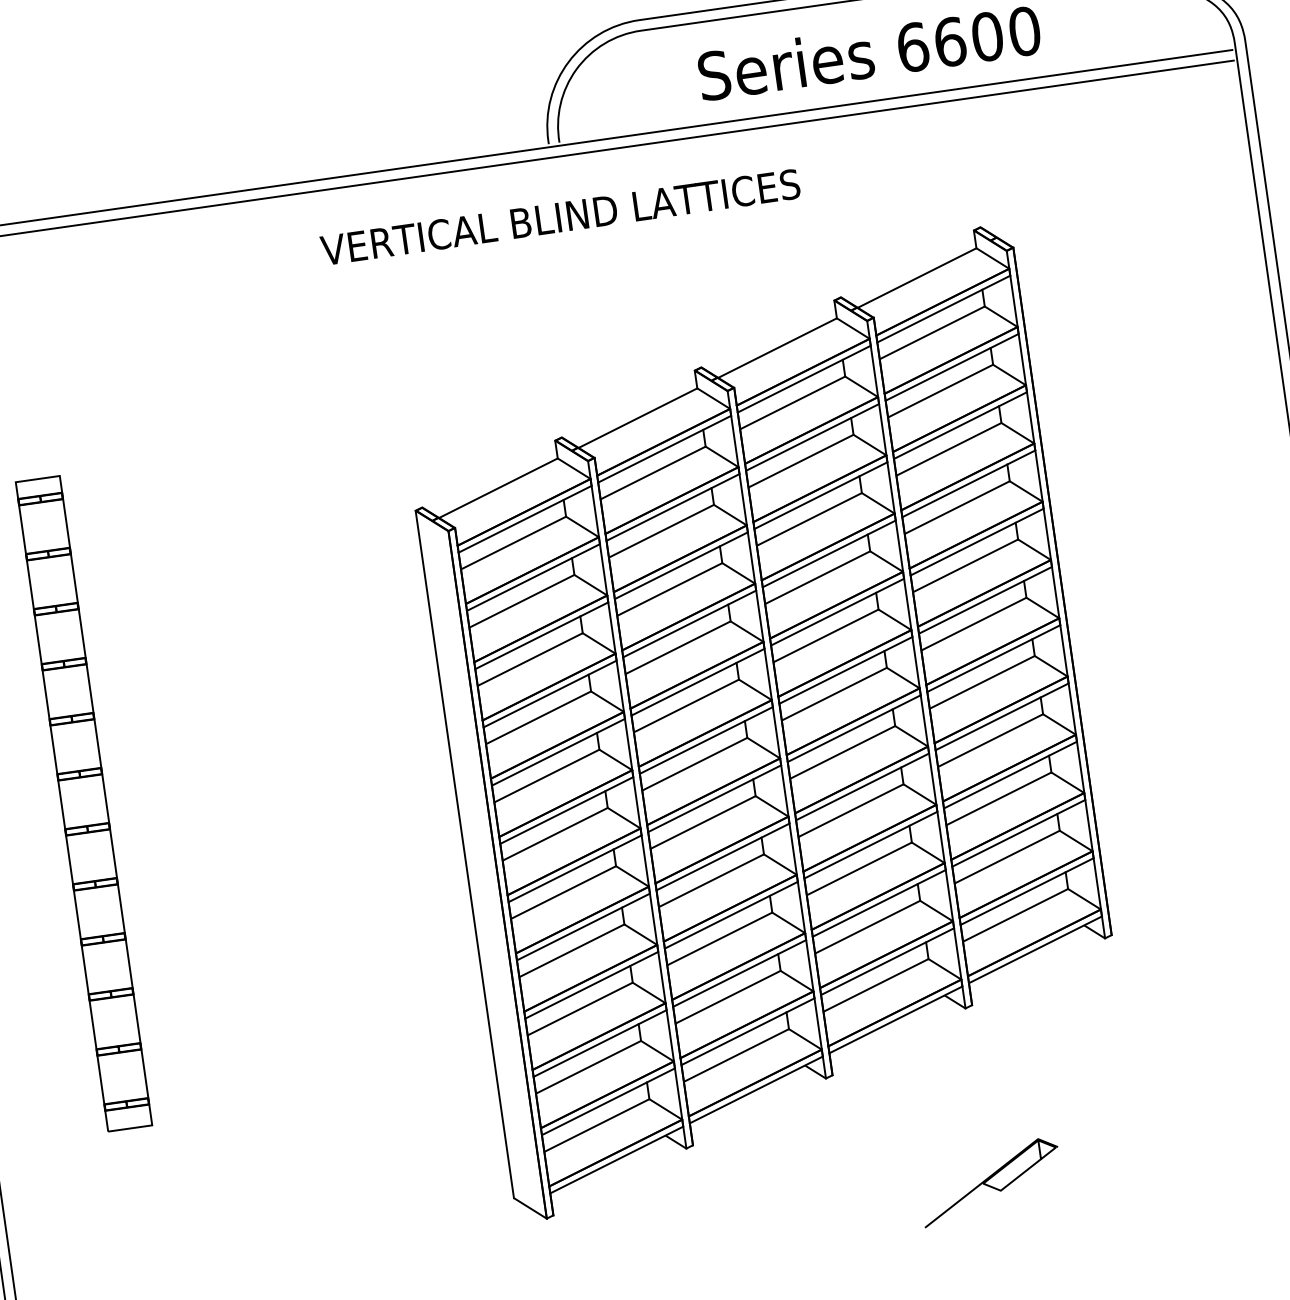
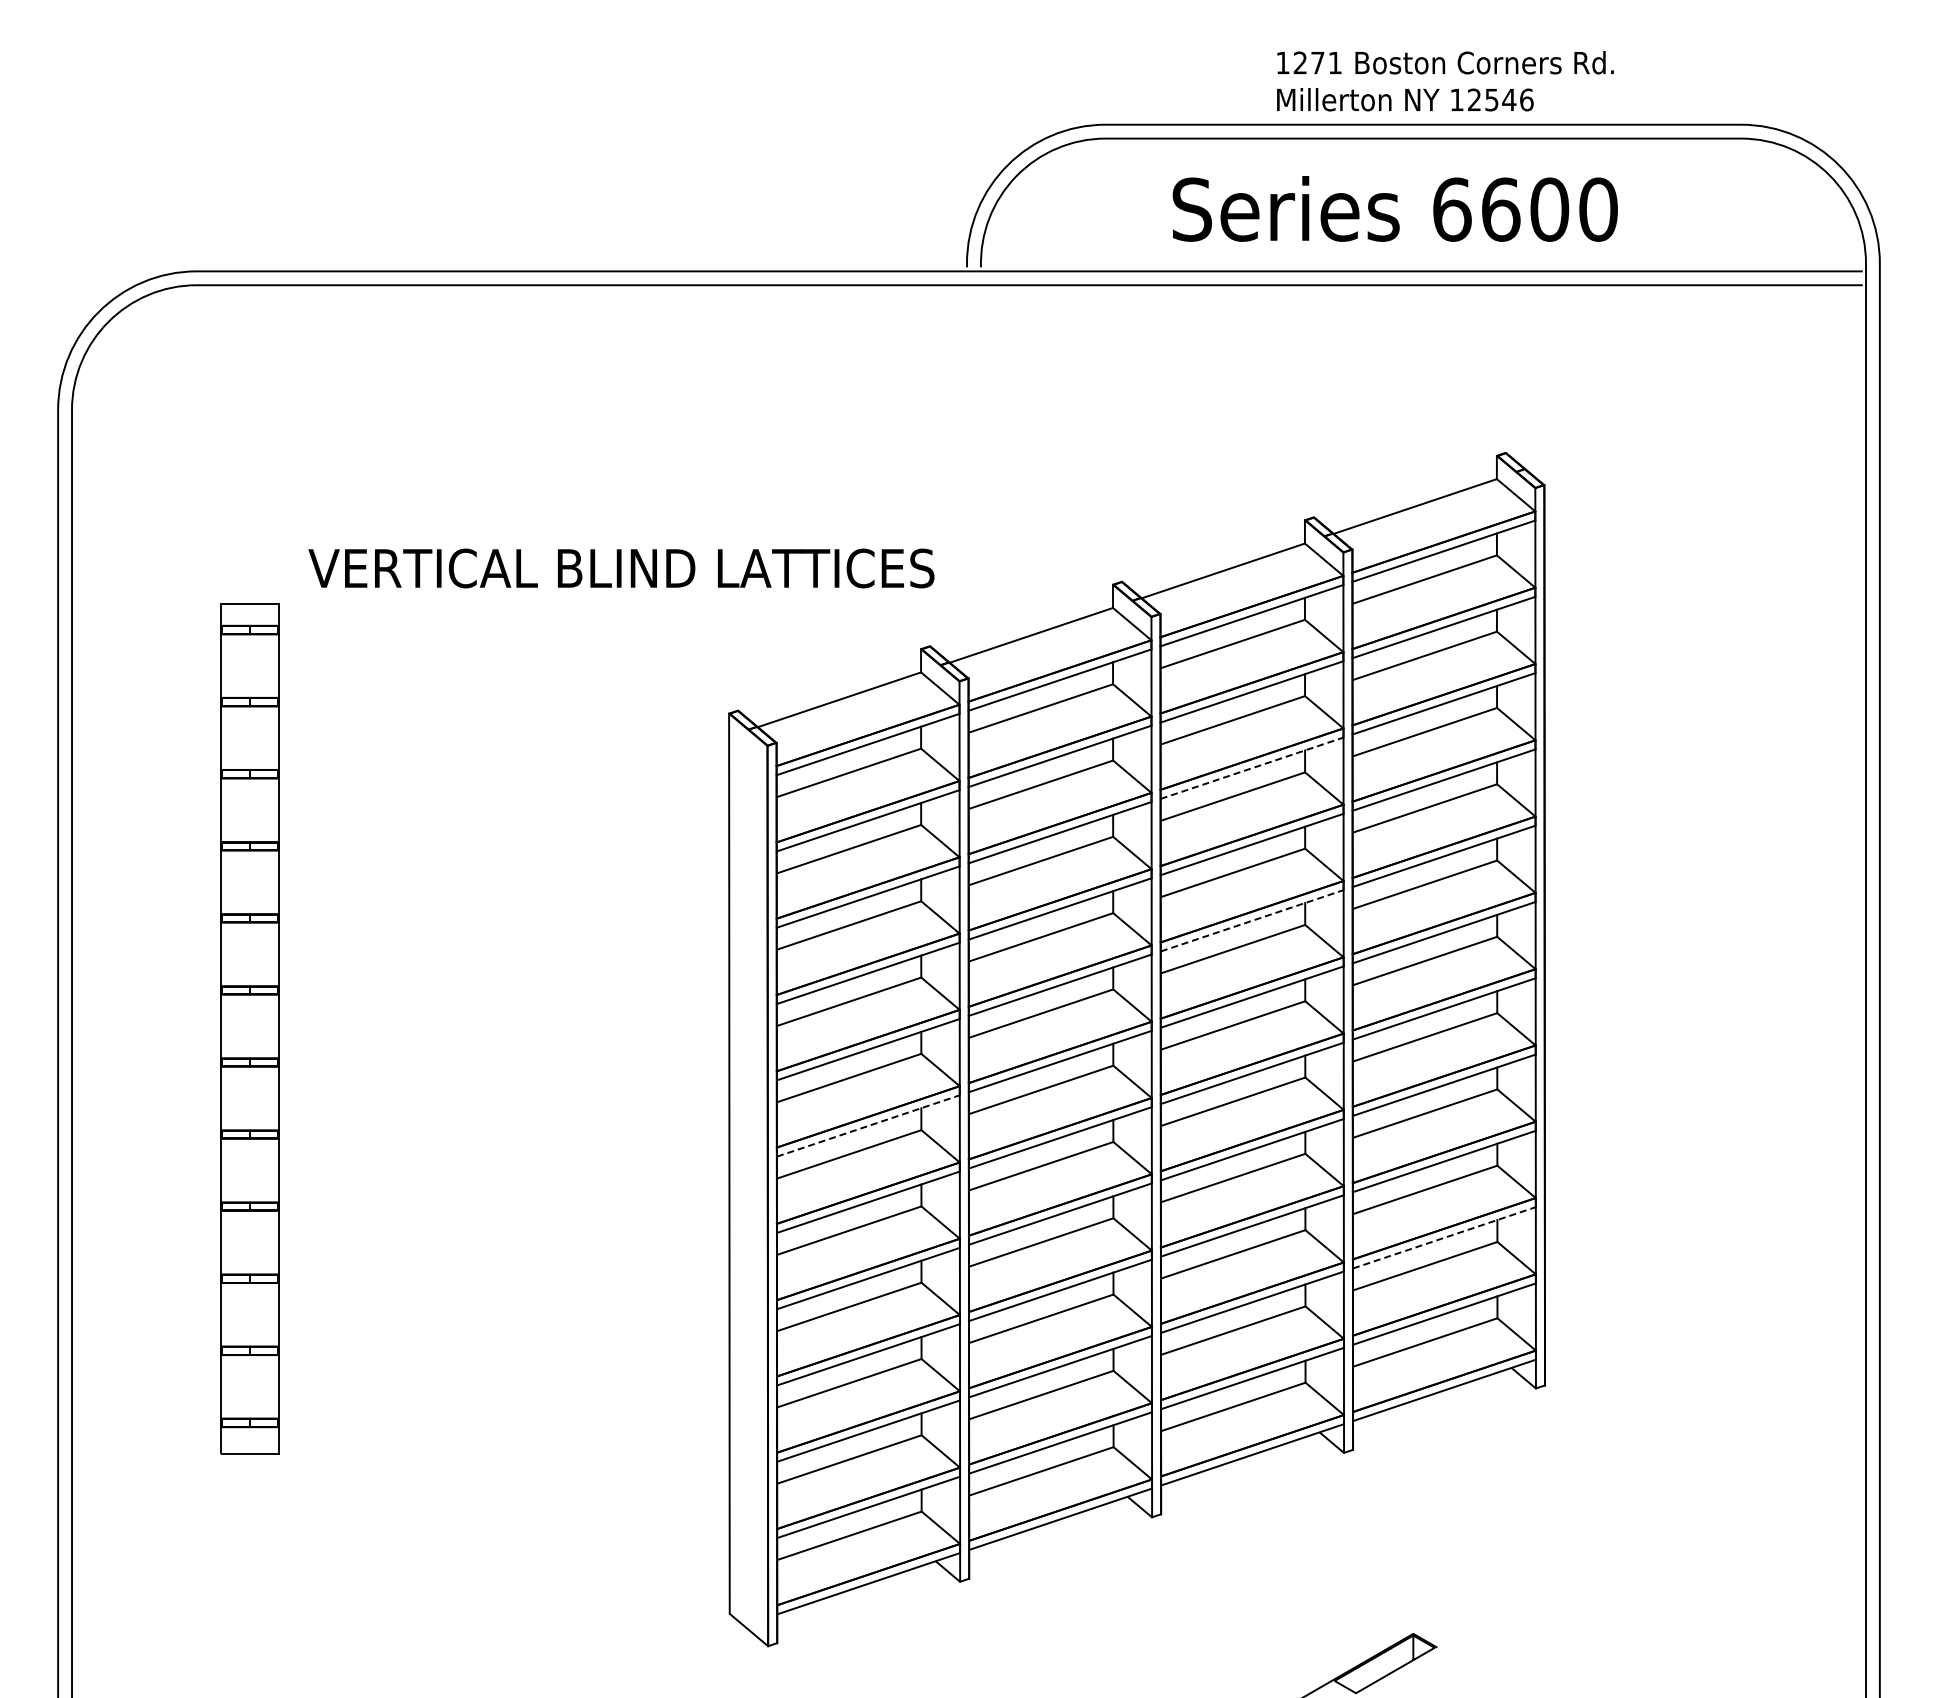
text: (560, 217) -> (621, 568), moved
line: (821, 495) -> (1252, 768), solid -> dashed
line: (837, 611) -> (1252, 920), solid -> dashed
line: (566, 810) -> (868, 1125), solid -> dashed
line: (1018, 833) -> (1444, 1237), solid -> dashed

